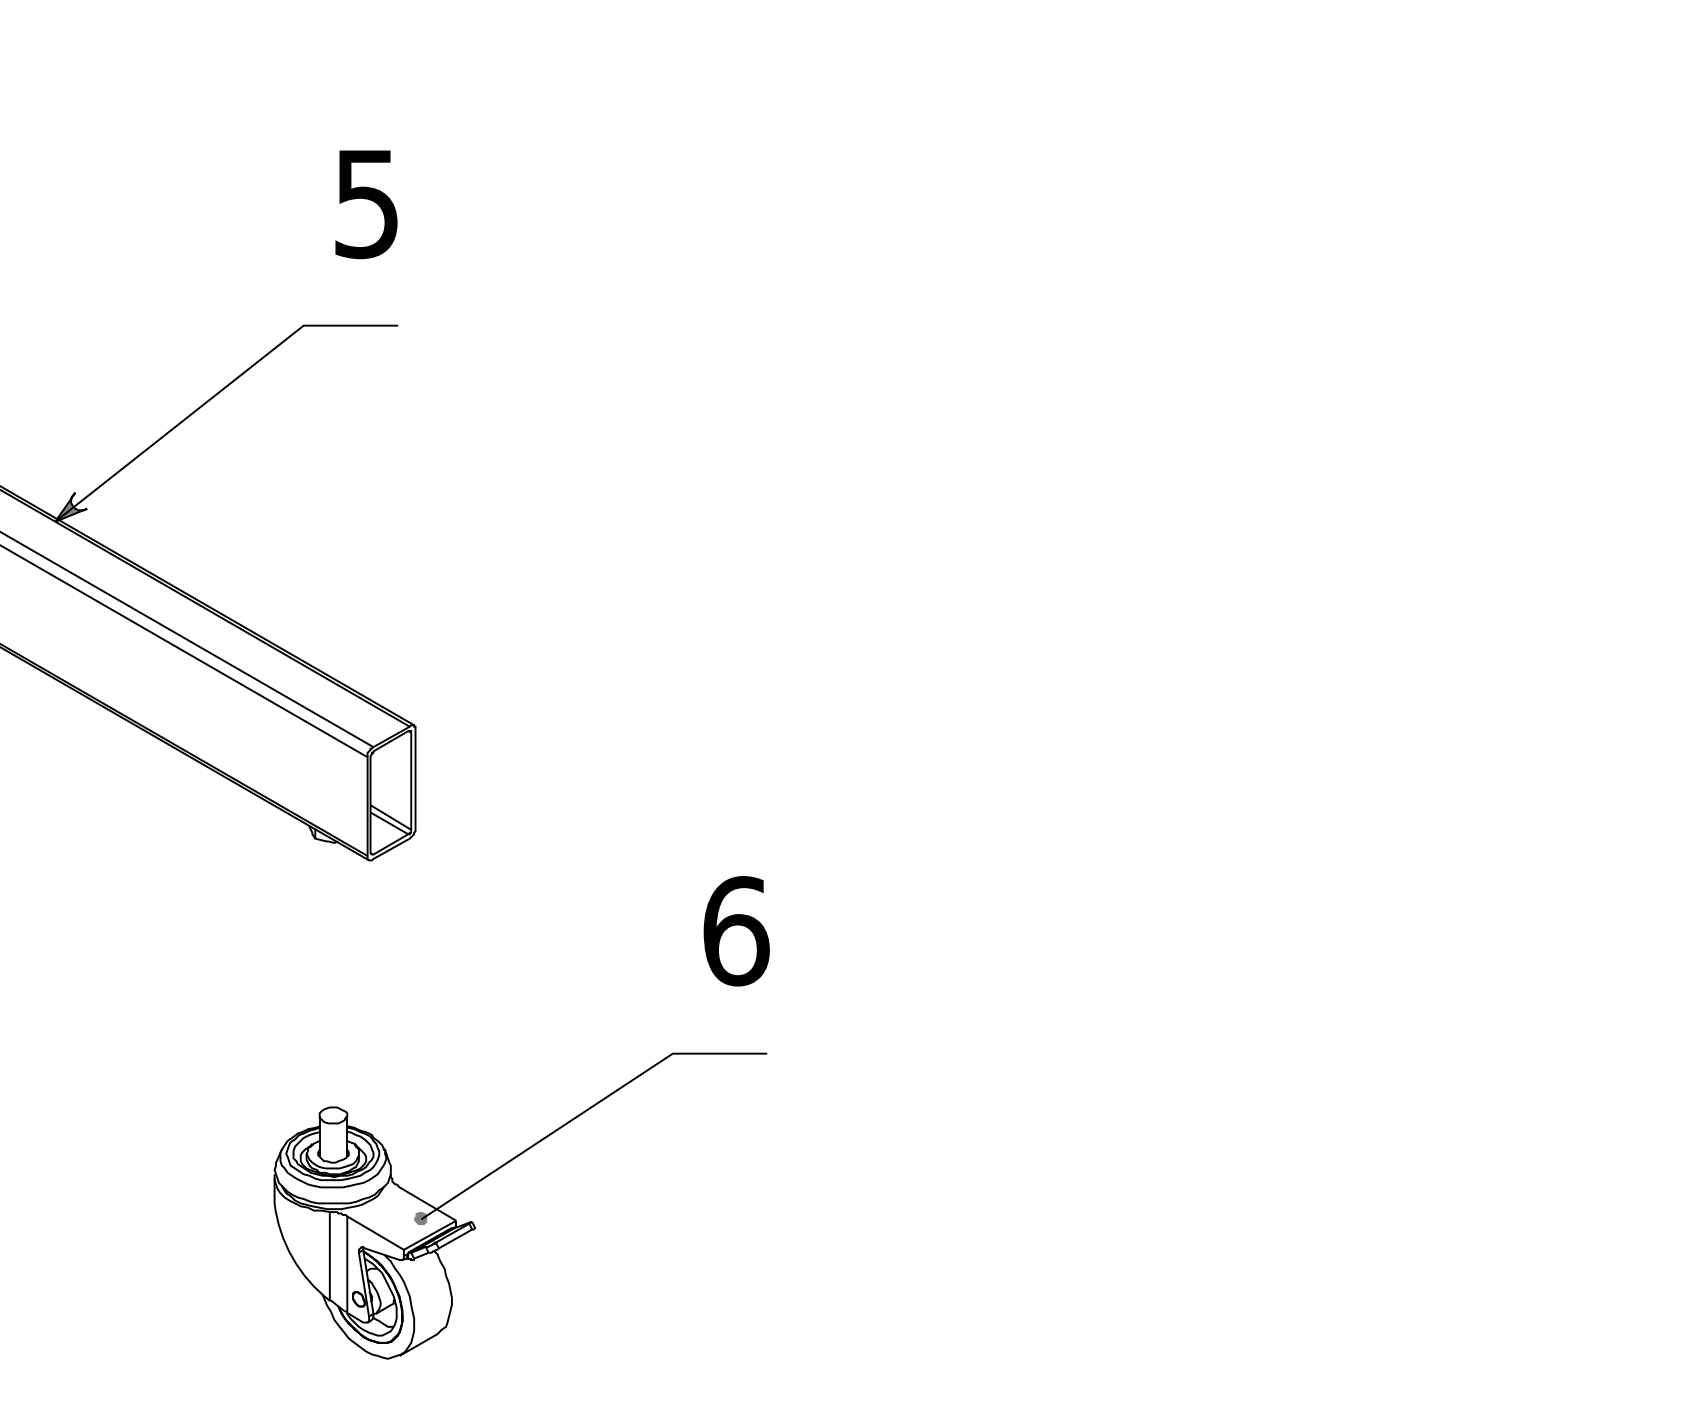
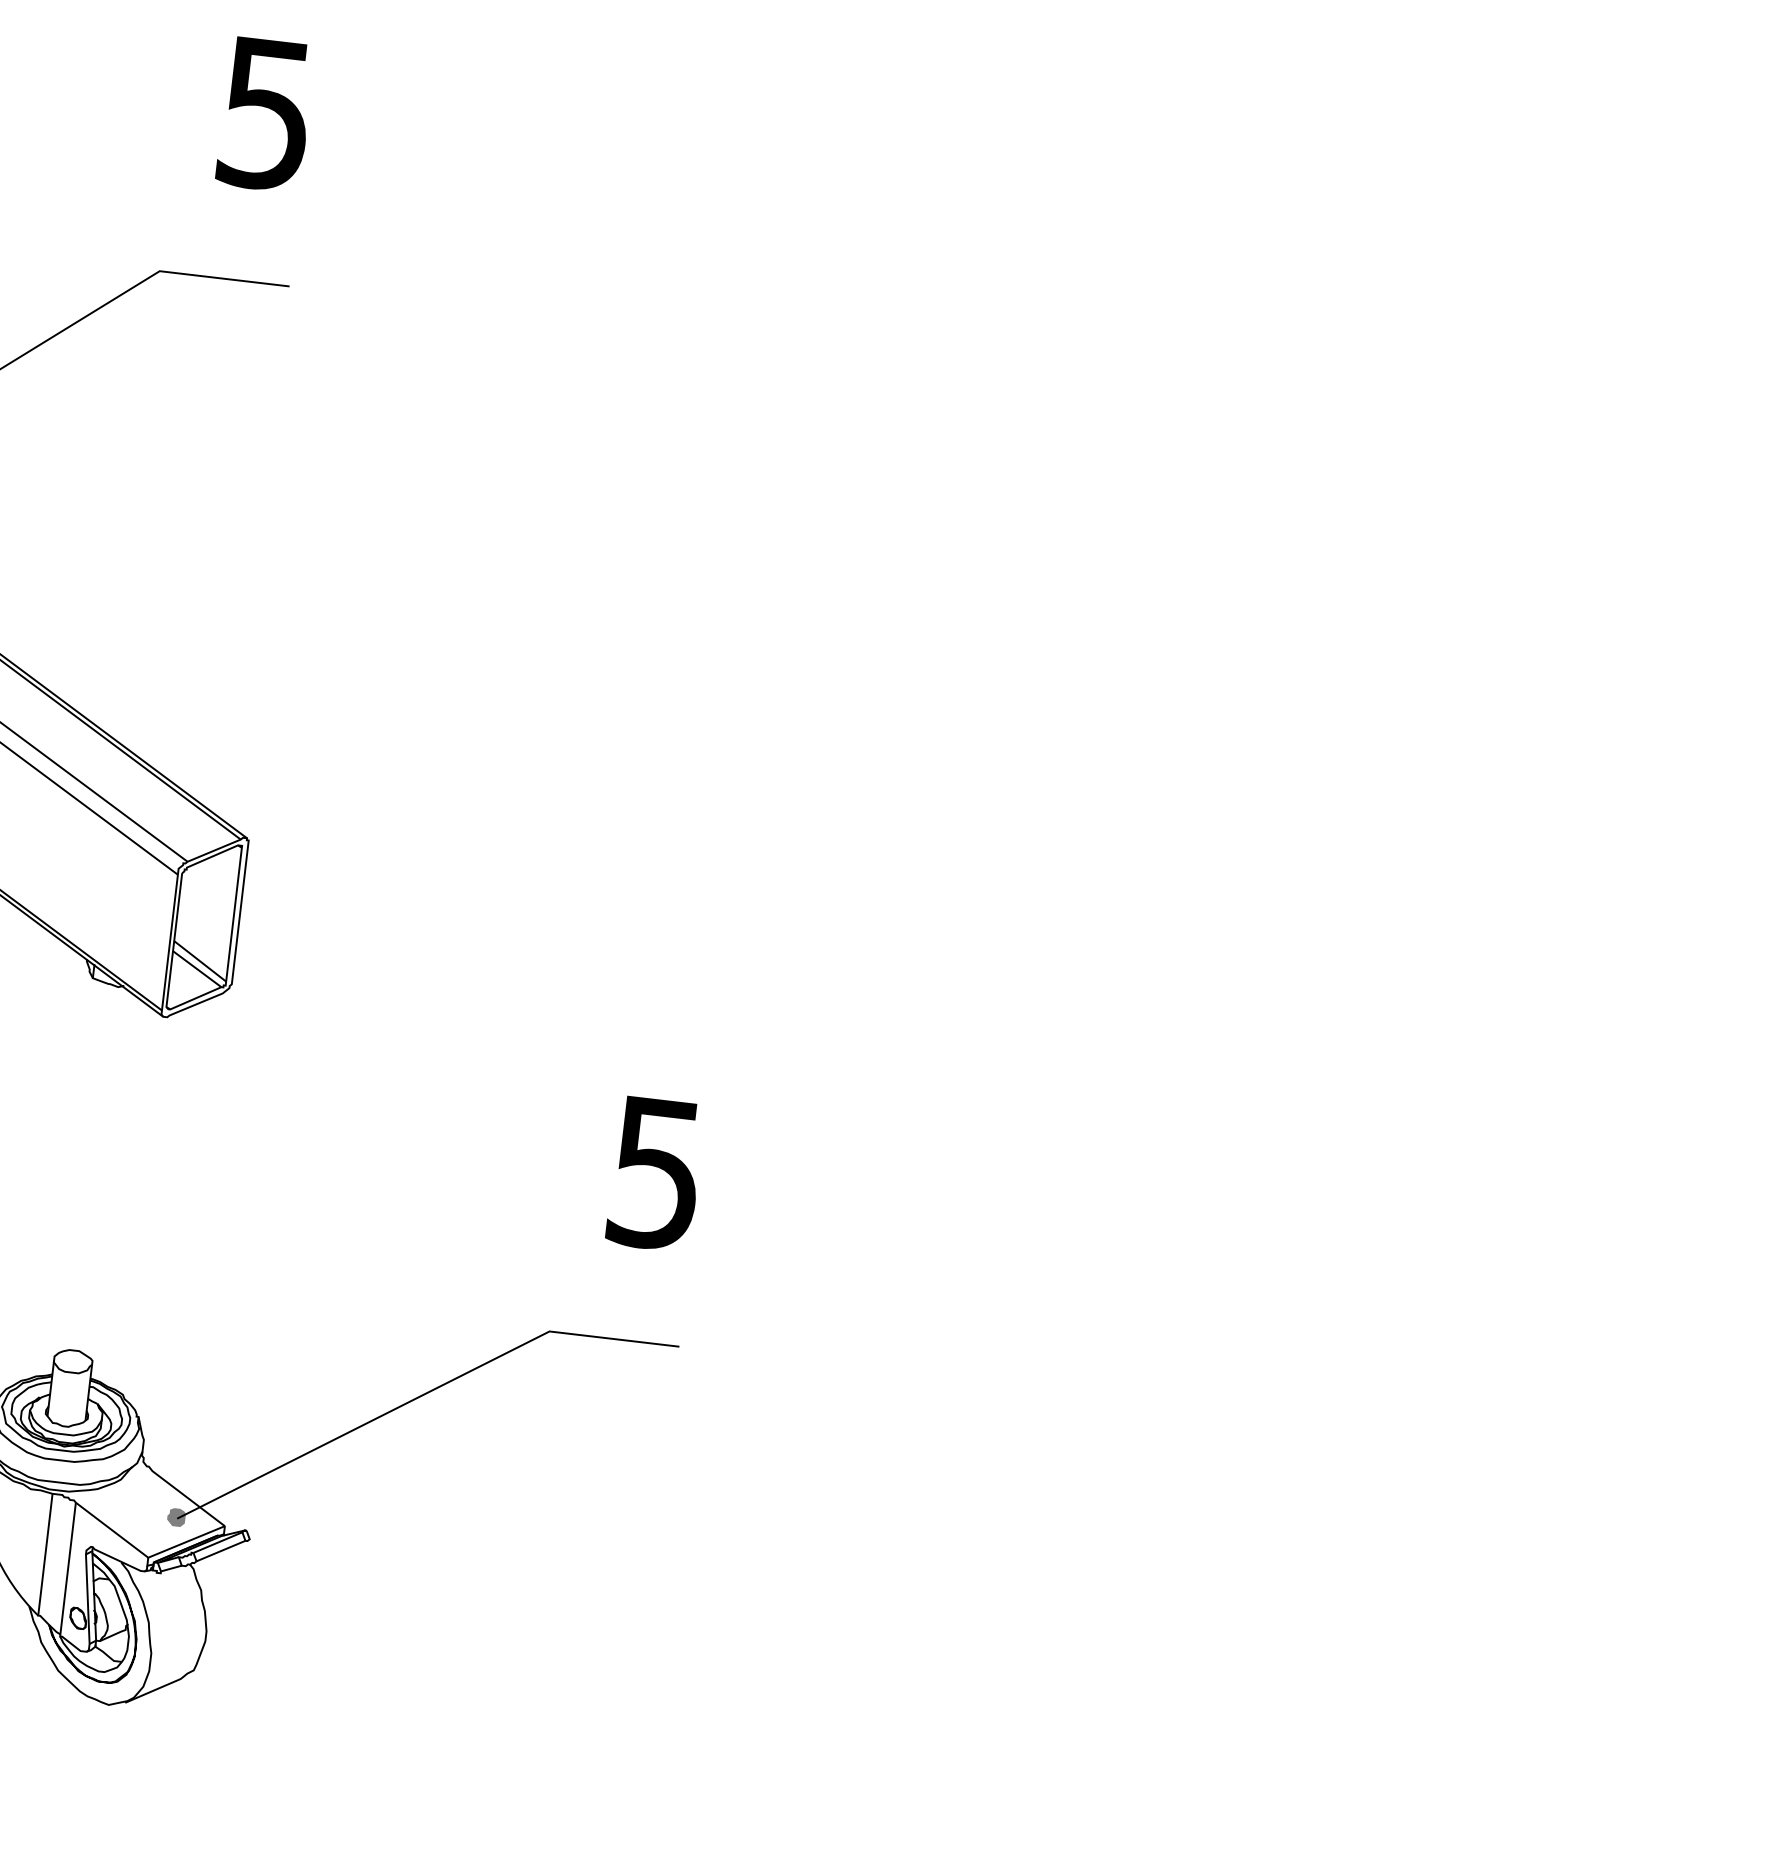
text: (736, 931) -> (656, 1173), 6 -> 5

